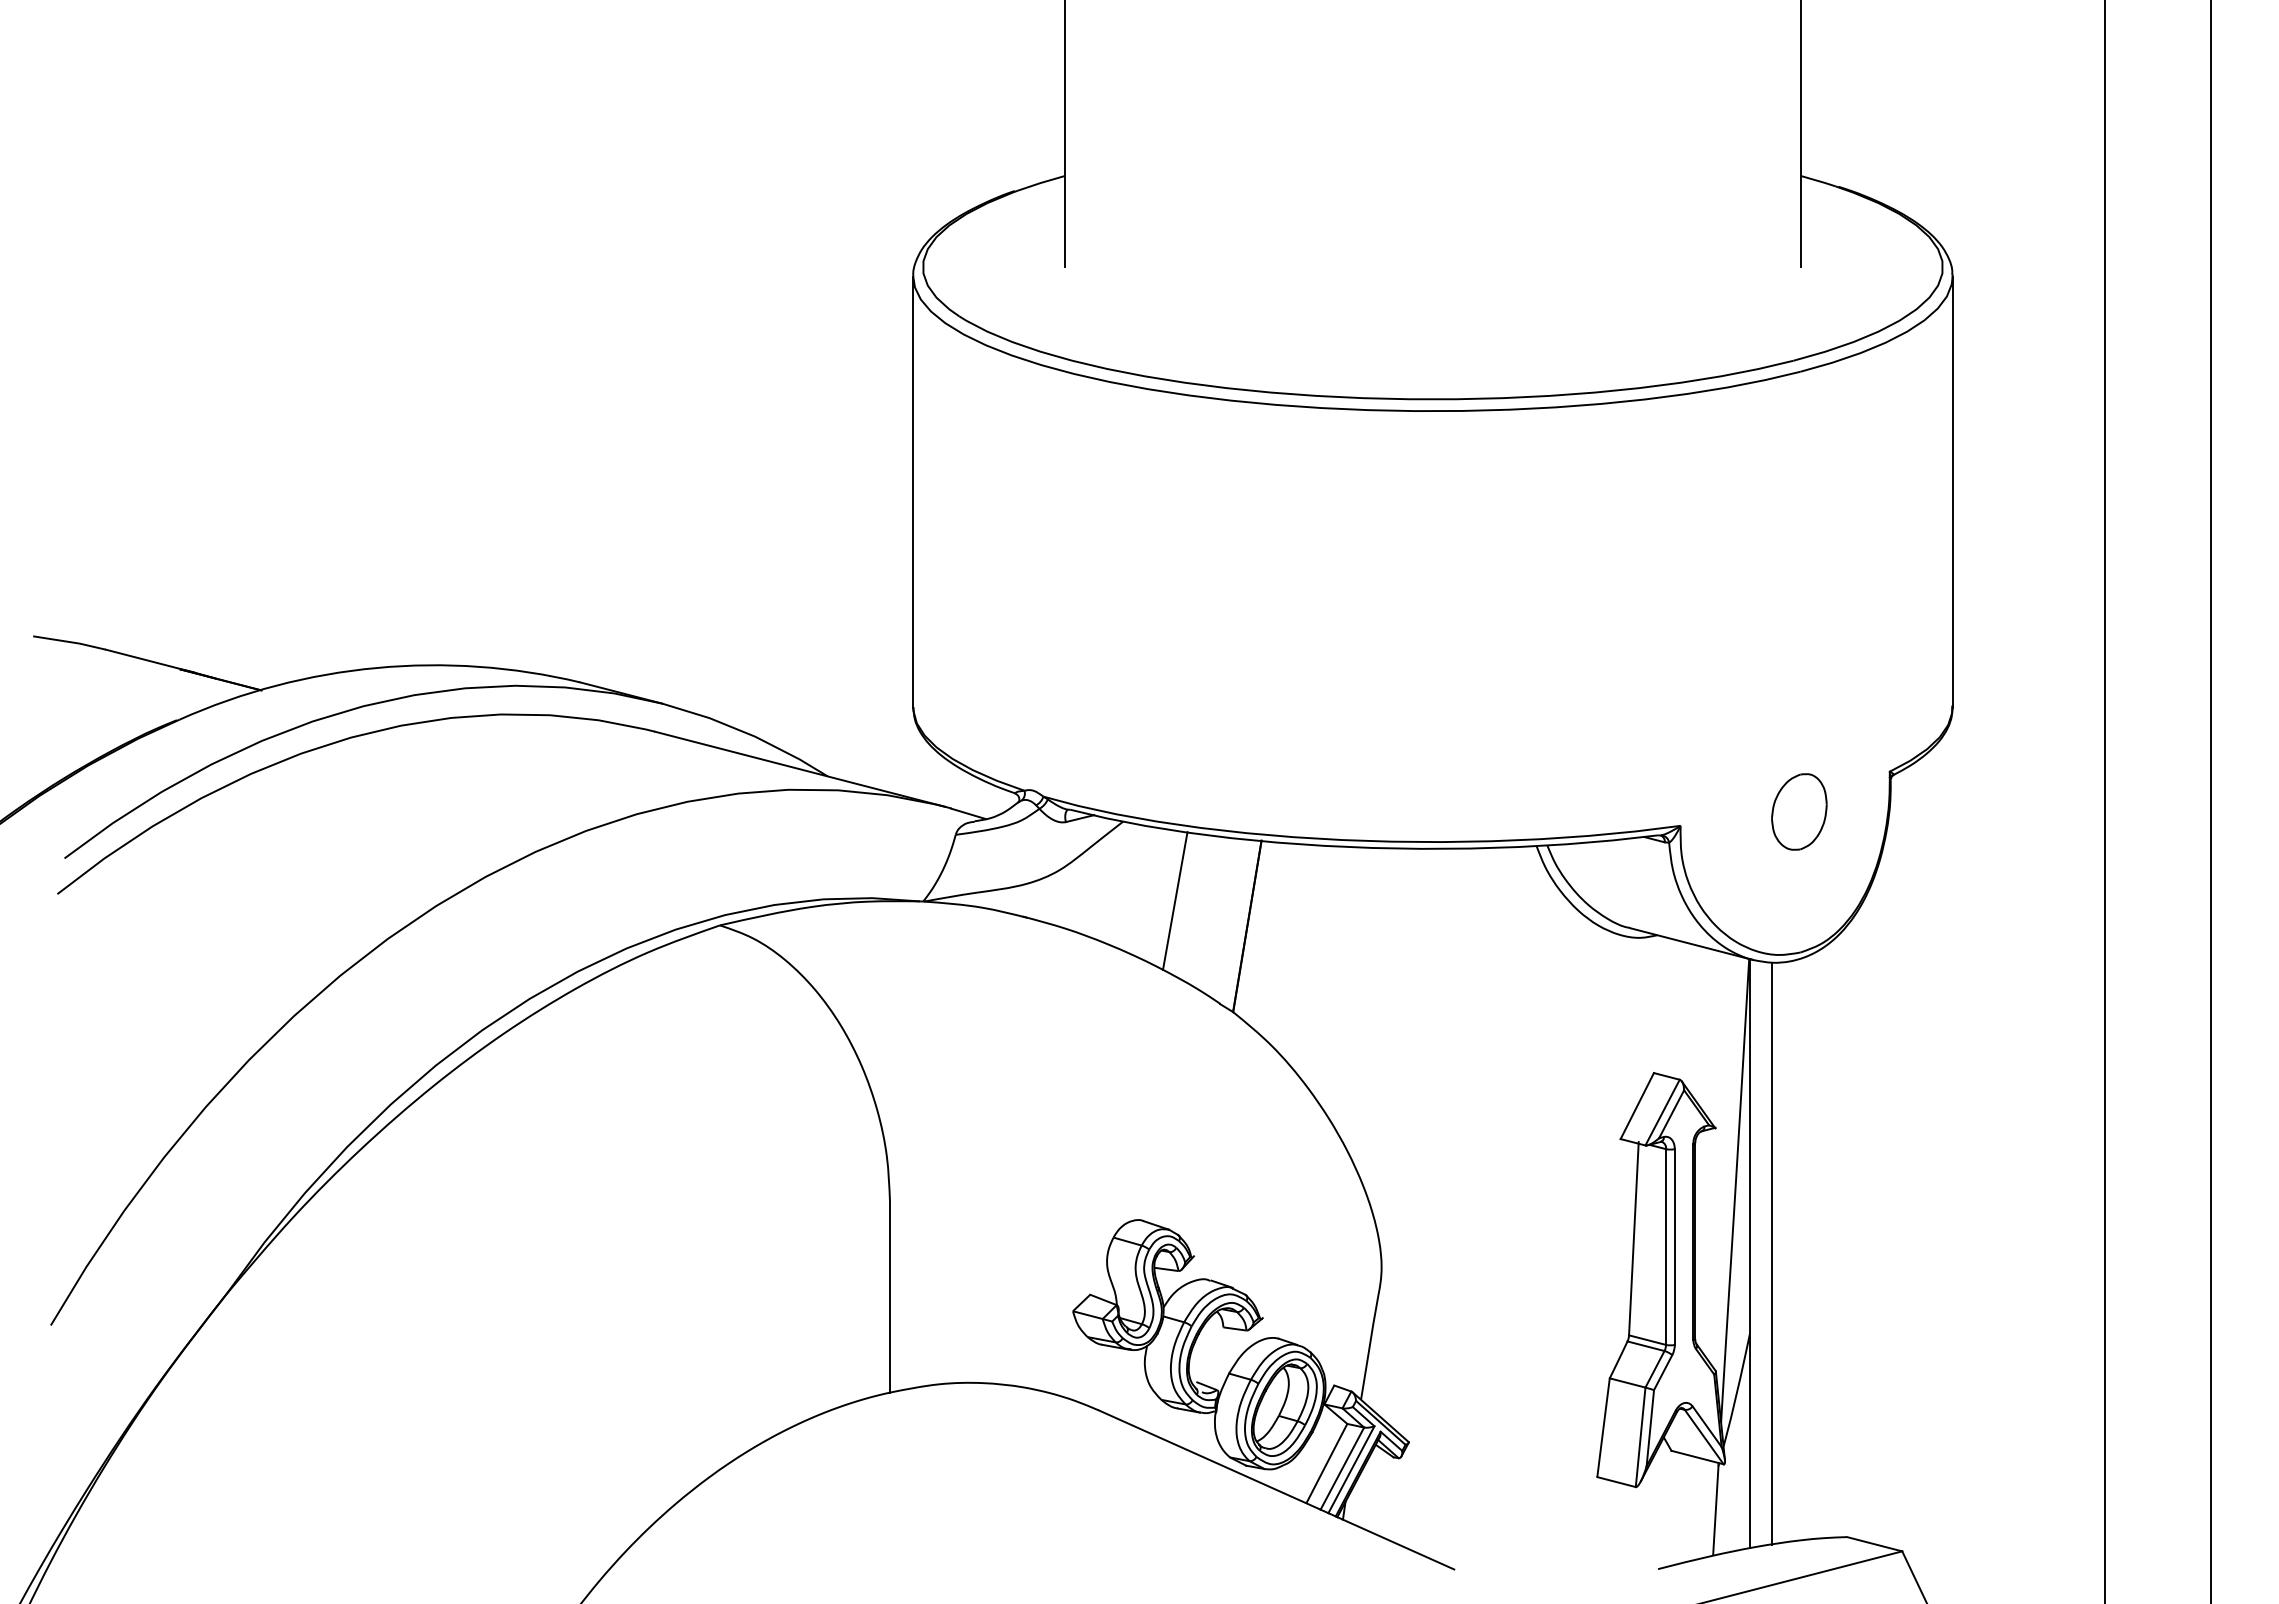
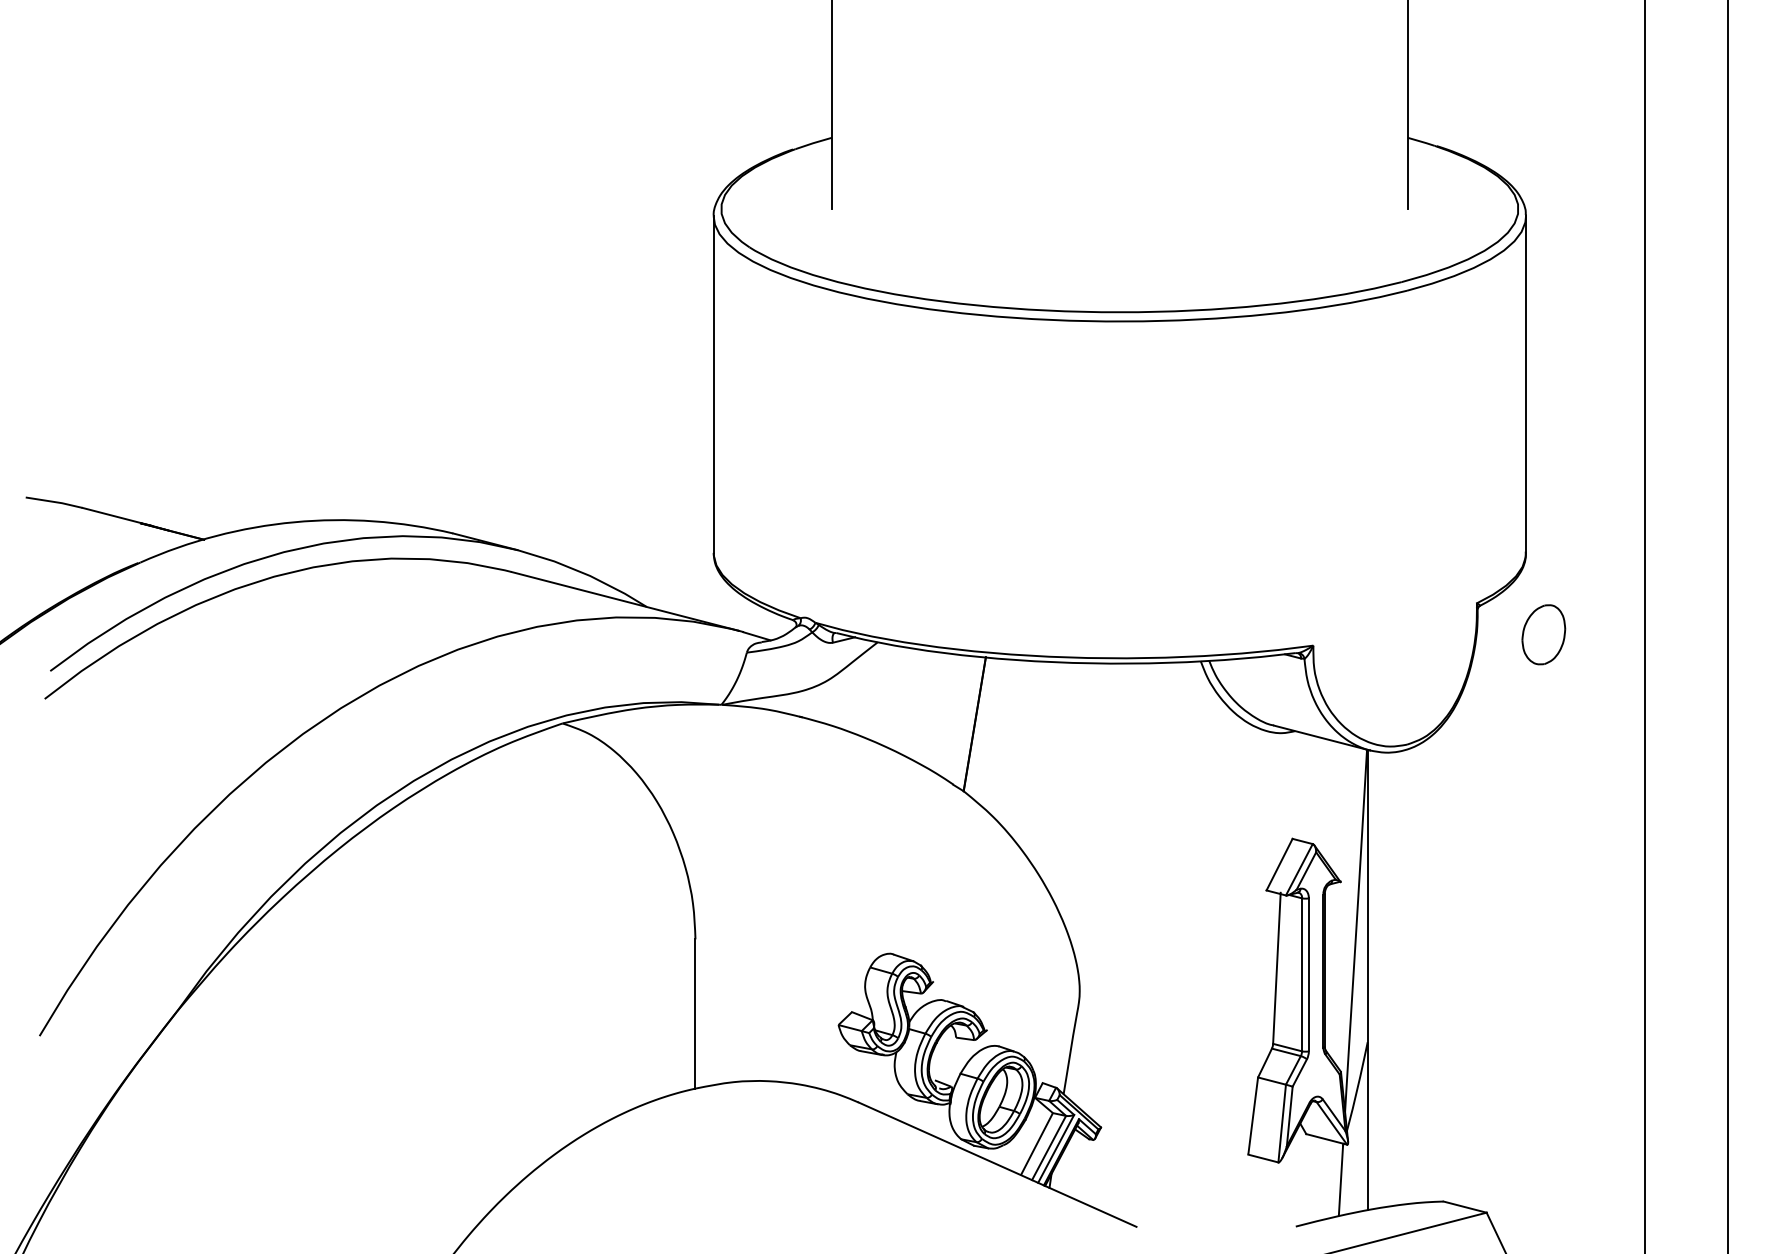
part: (1799, 811) -> (1543, 634), moved
line: (1175, 900) -> (918, 703), removed
line: (1771, 1253) -> (1384, 979), removed

